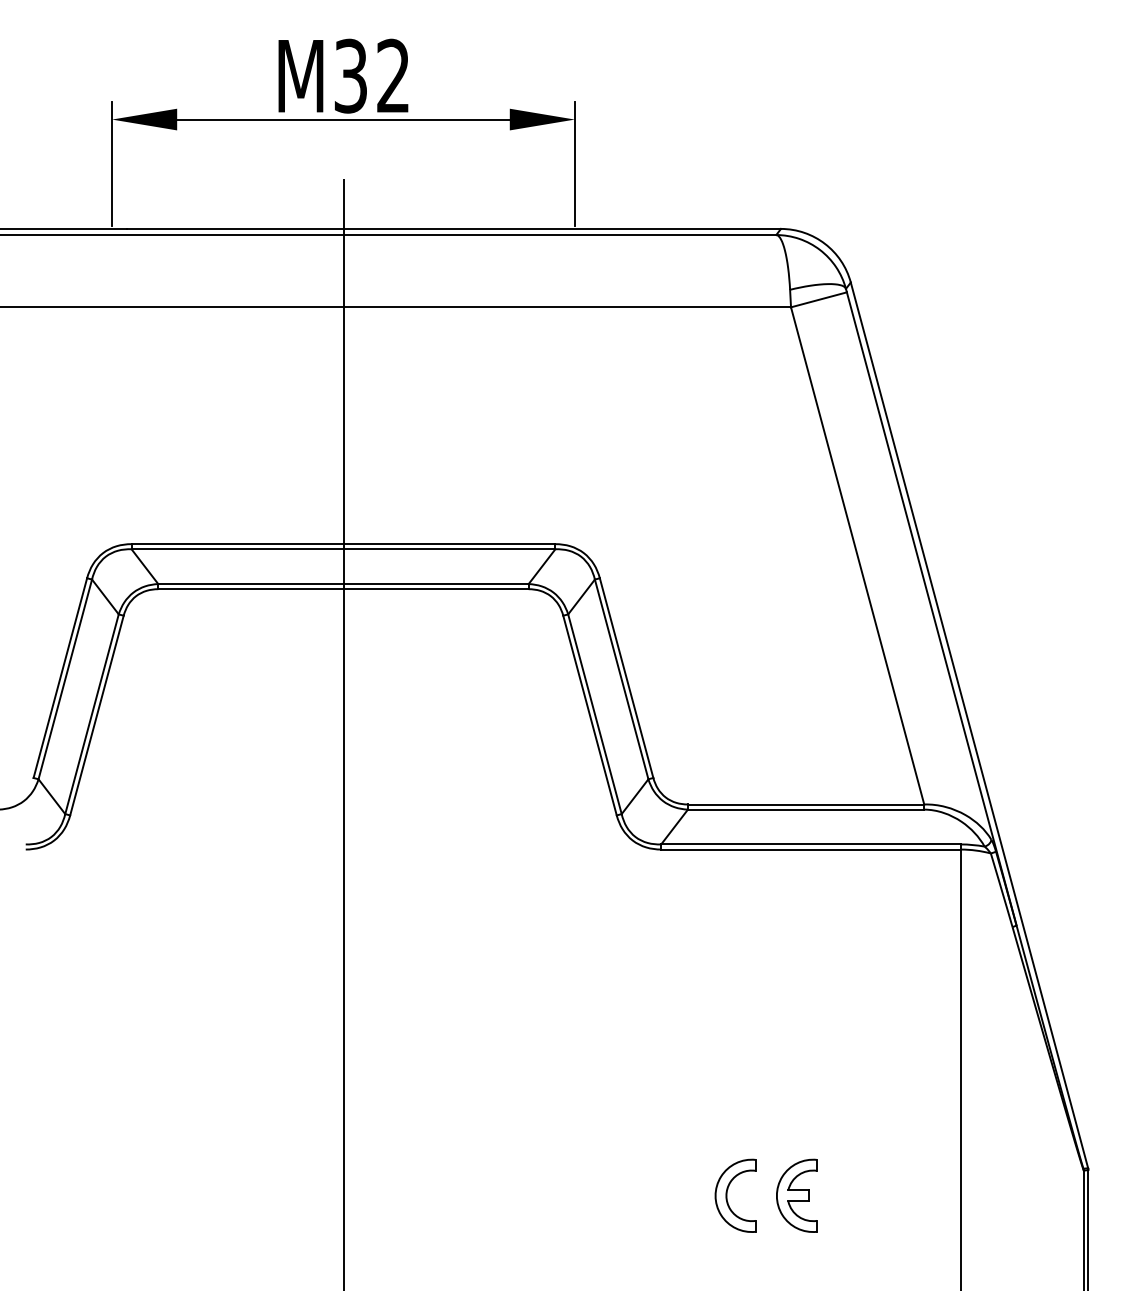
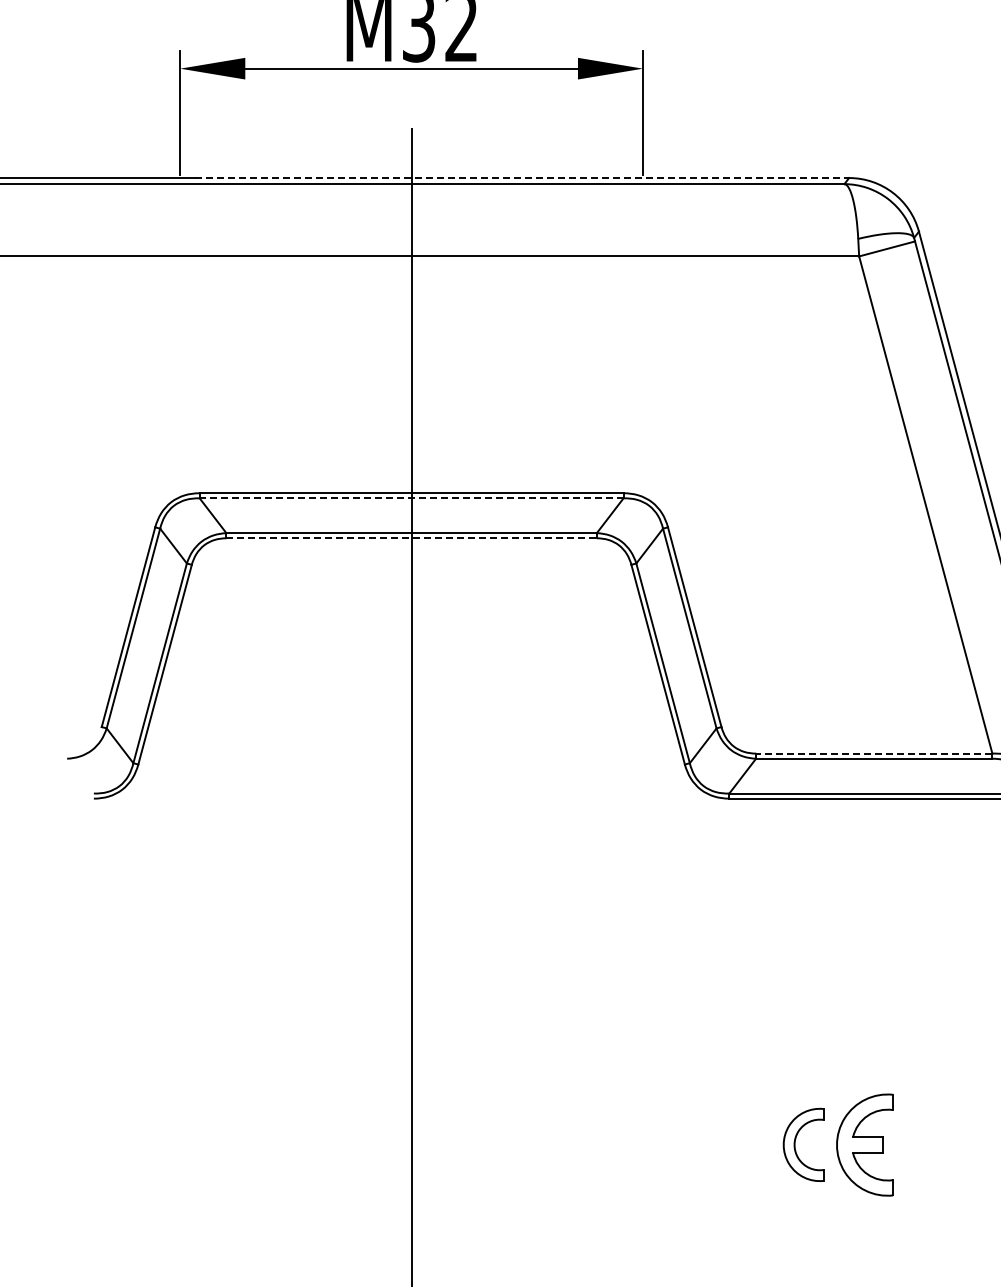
line: (454, 228) -> (522, 177), solid -> dashed
line: (343, 549) -> (411, 498), solid -> dashed
line: (343, 589) -> (411, 538), solid -> dashed
line: (805, 804) -> (873, 753), solid -> dashed
part: (796, 1195) -> (864, 1144), size x1.4

